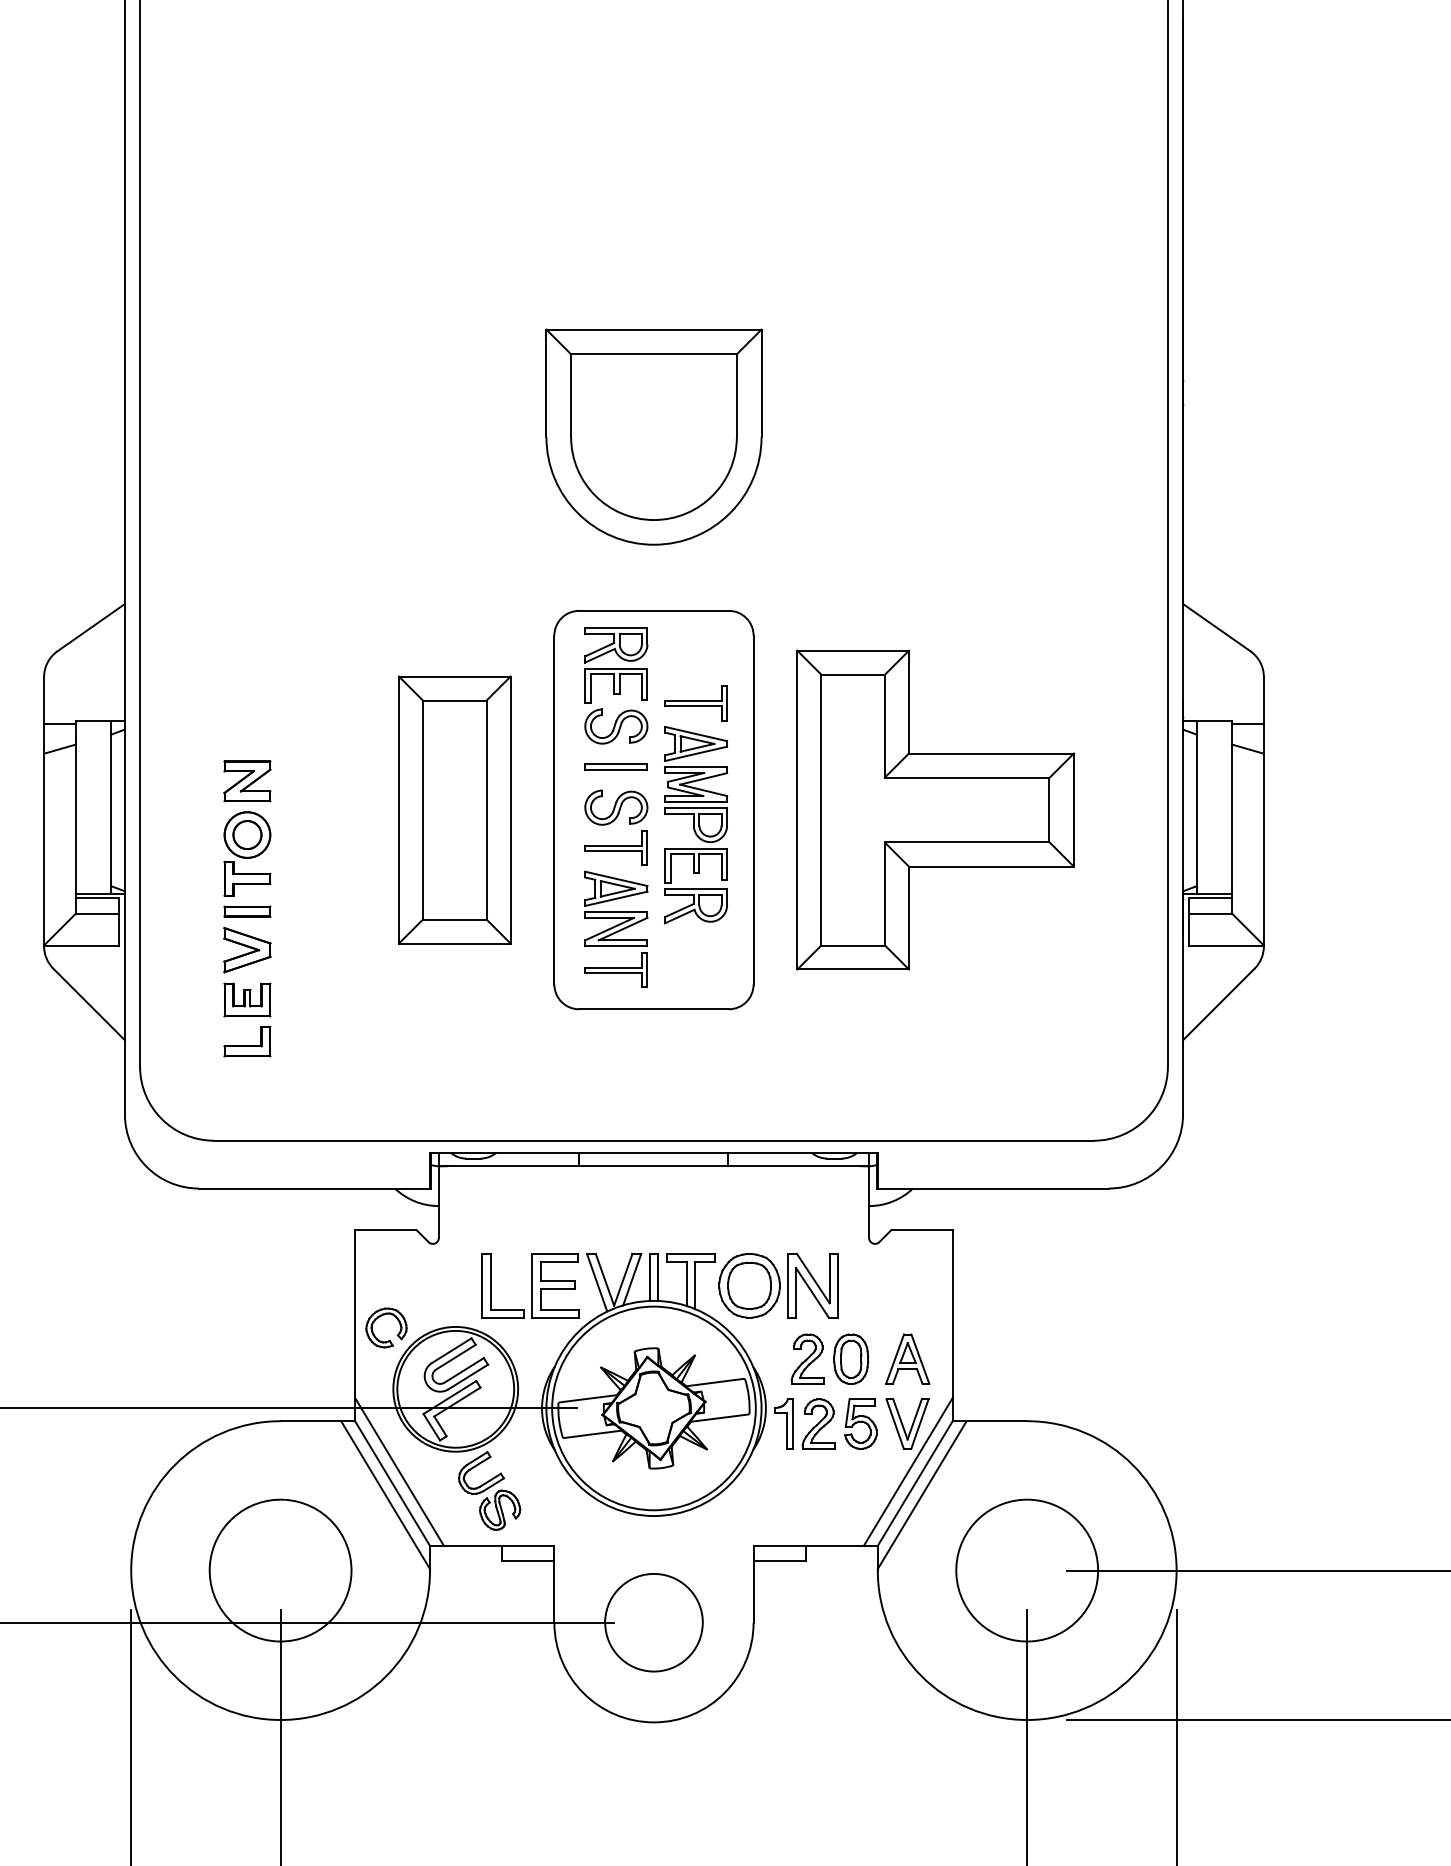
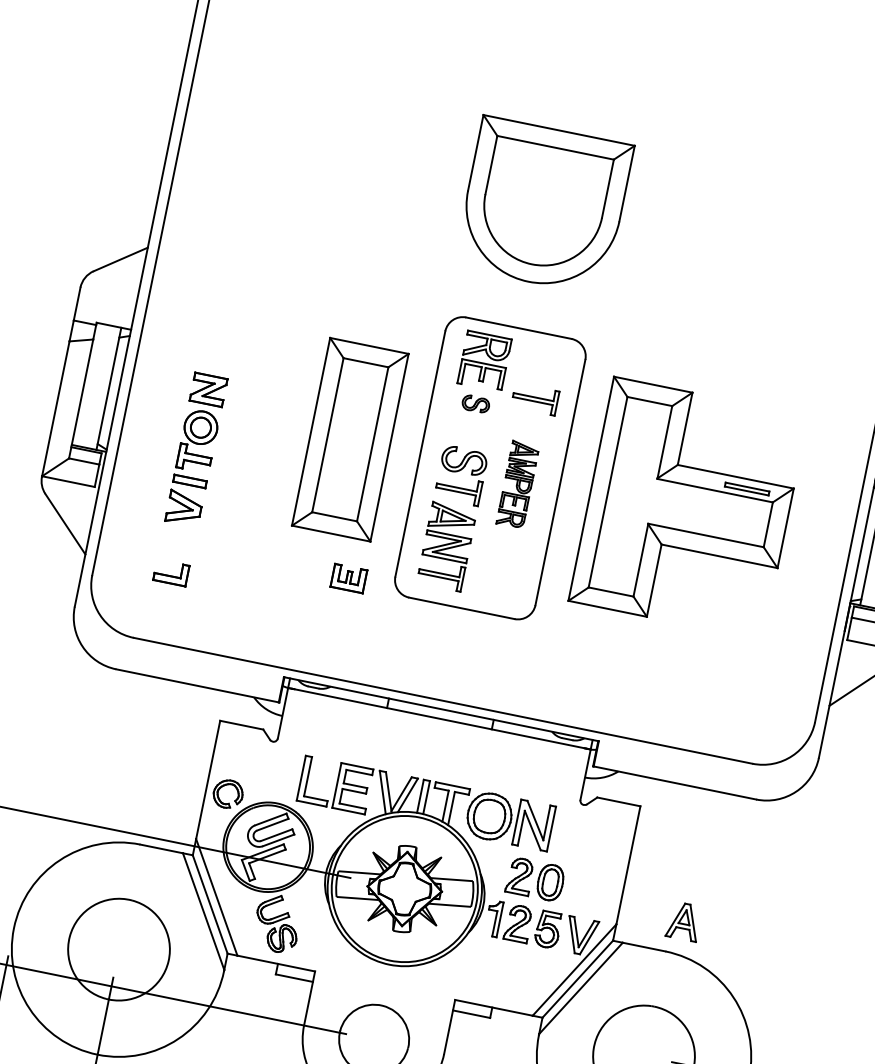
part: (616, 726) -> (475, 404), size x0.6
part: (615, 766) -> (746, 488), moved
part: (696, 824) -> (518, 484), size x0.6
part: (247, 999) -> (349, 578), moved
part: (907, 1358) -> (684, 921), moved

